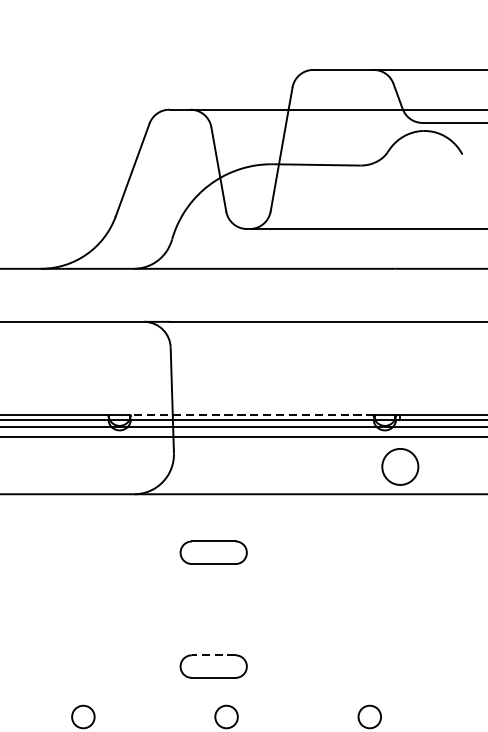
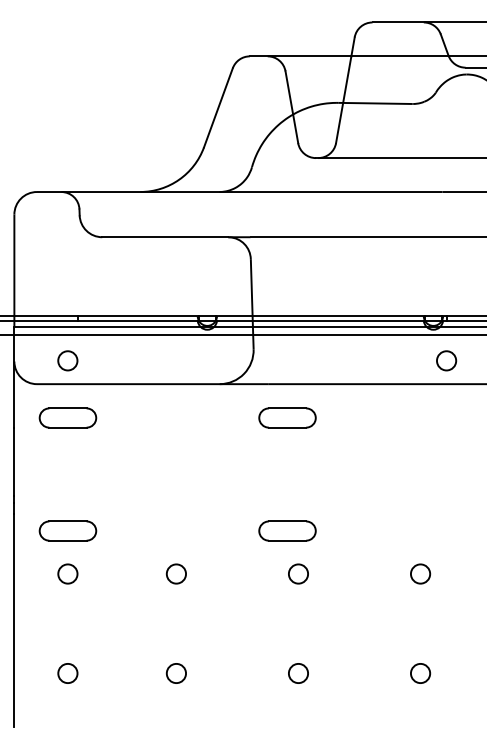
line: (251, 414) -> (319, 316), dashed -> solid
circle: (400, 466) -> (446, 360), size x0.62
part: (213, 552) -> (287, 417), moved
line: (213, 655) -> (287, 521), dashed -> solid

